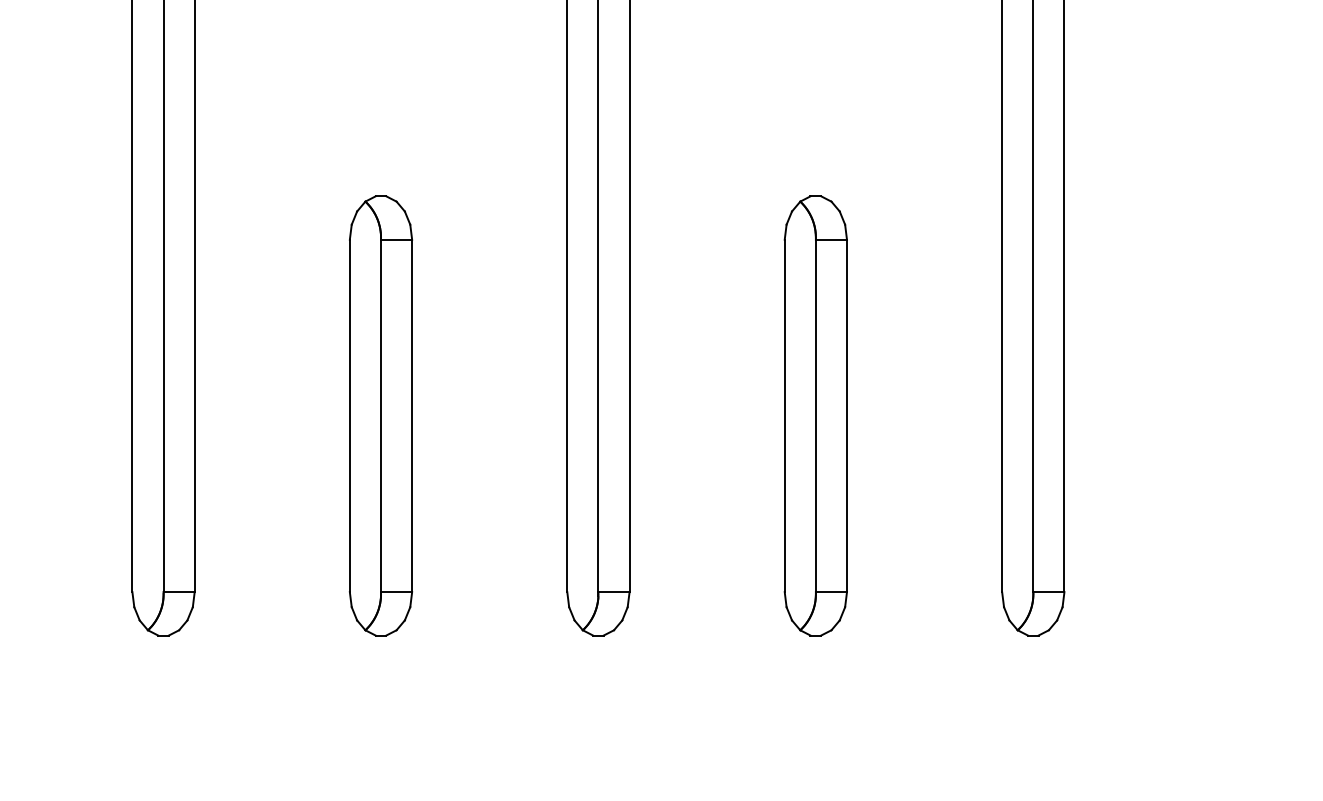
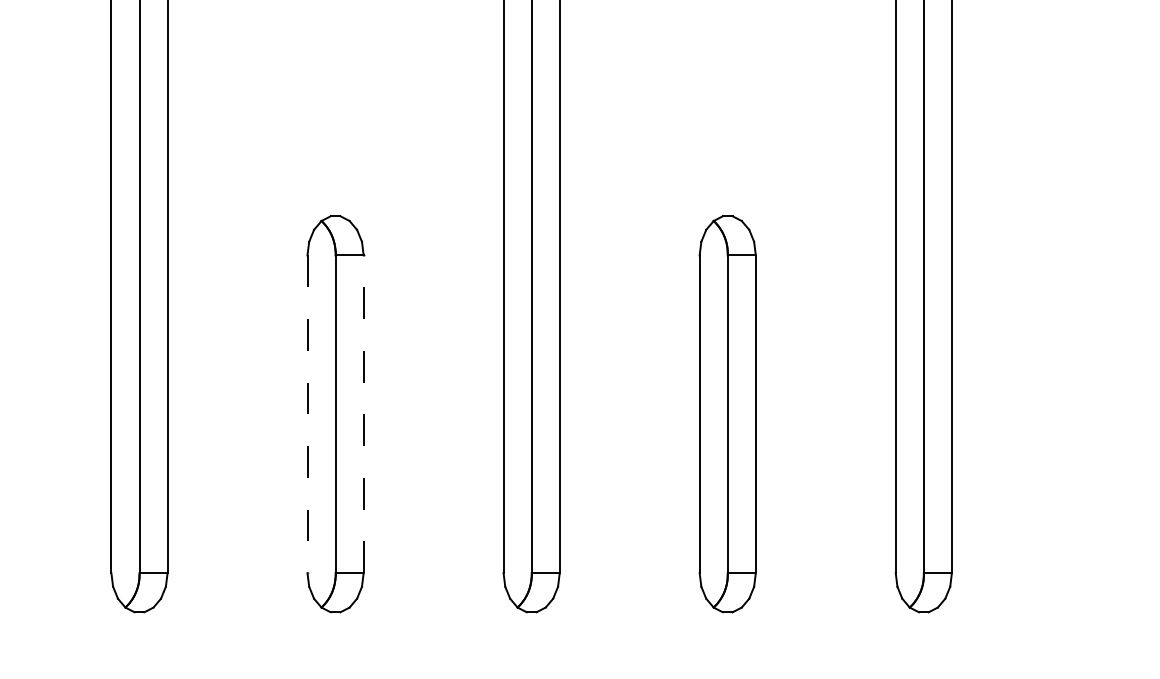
line: (412, 415) -> (363, 413), solid -> dashed
line: (349, 416) -> (307, 414), solid -> dashed

